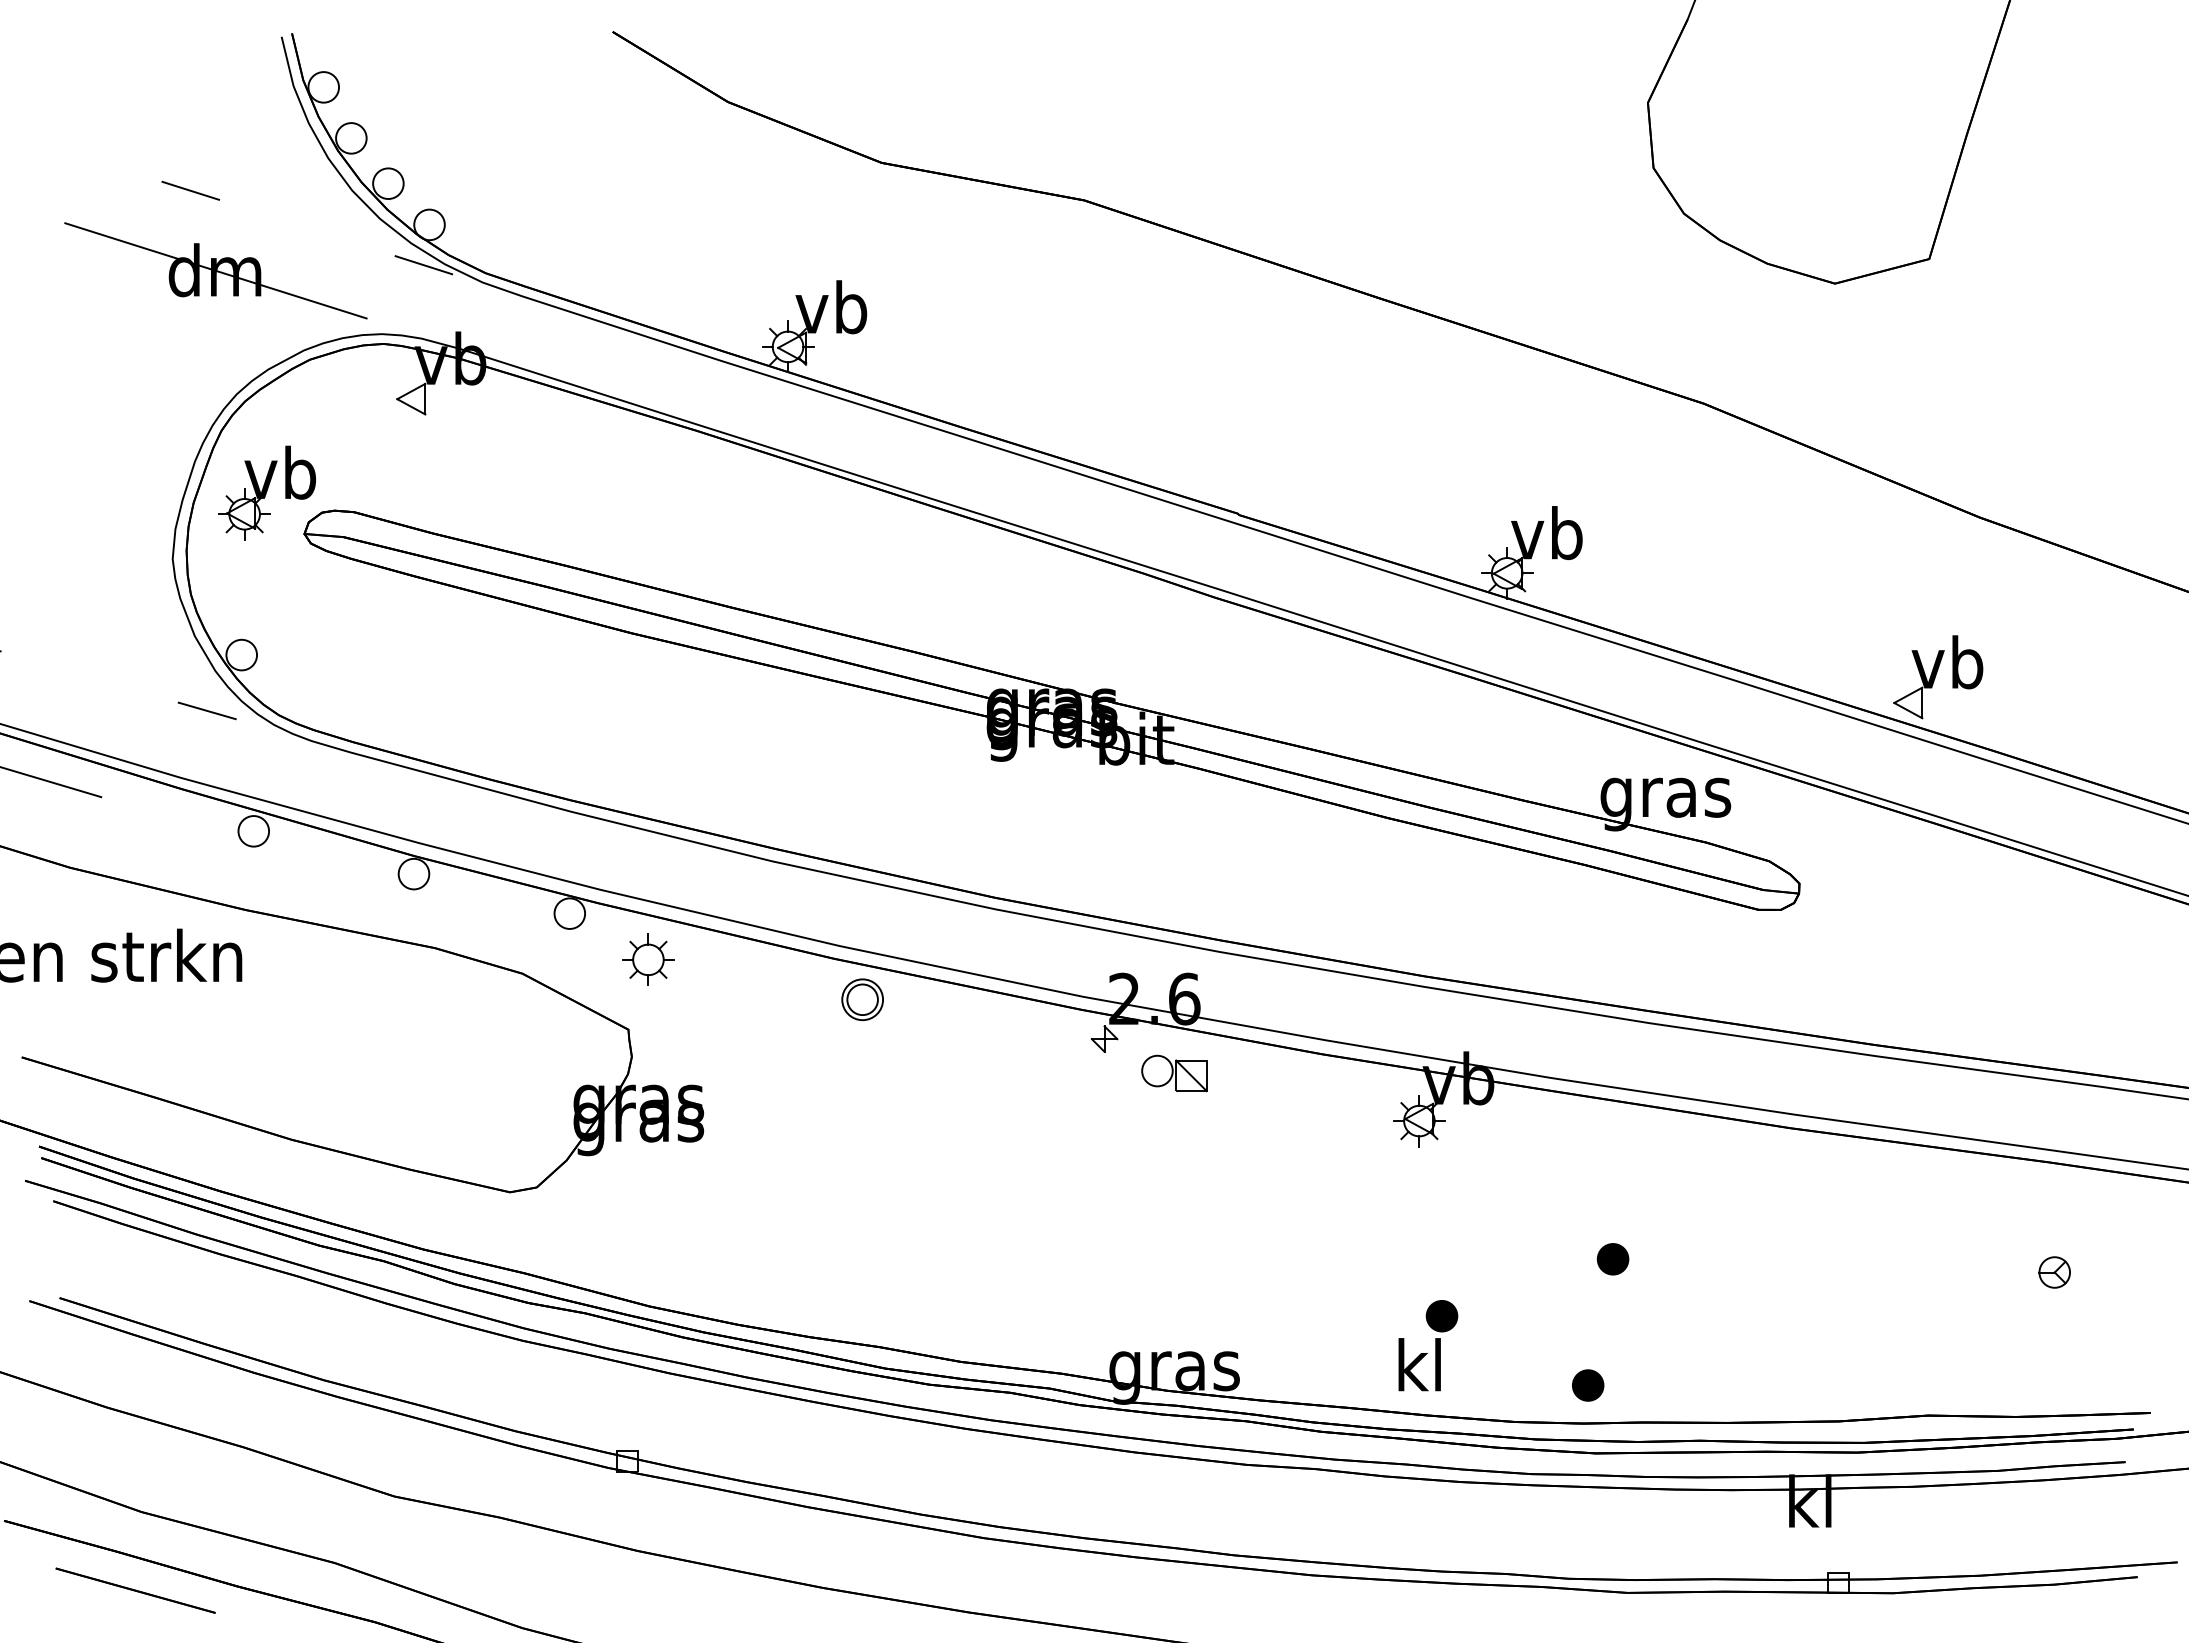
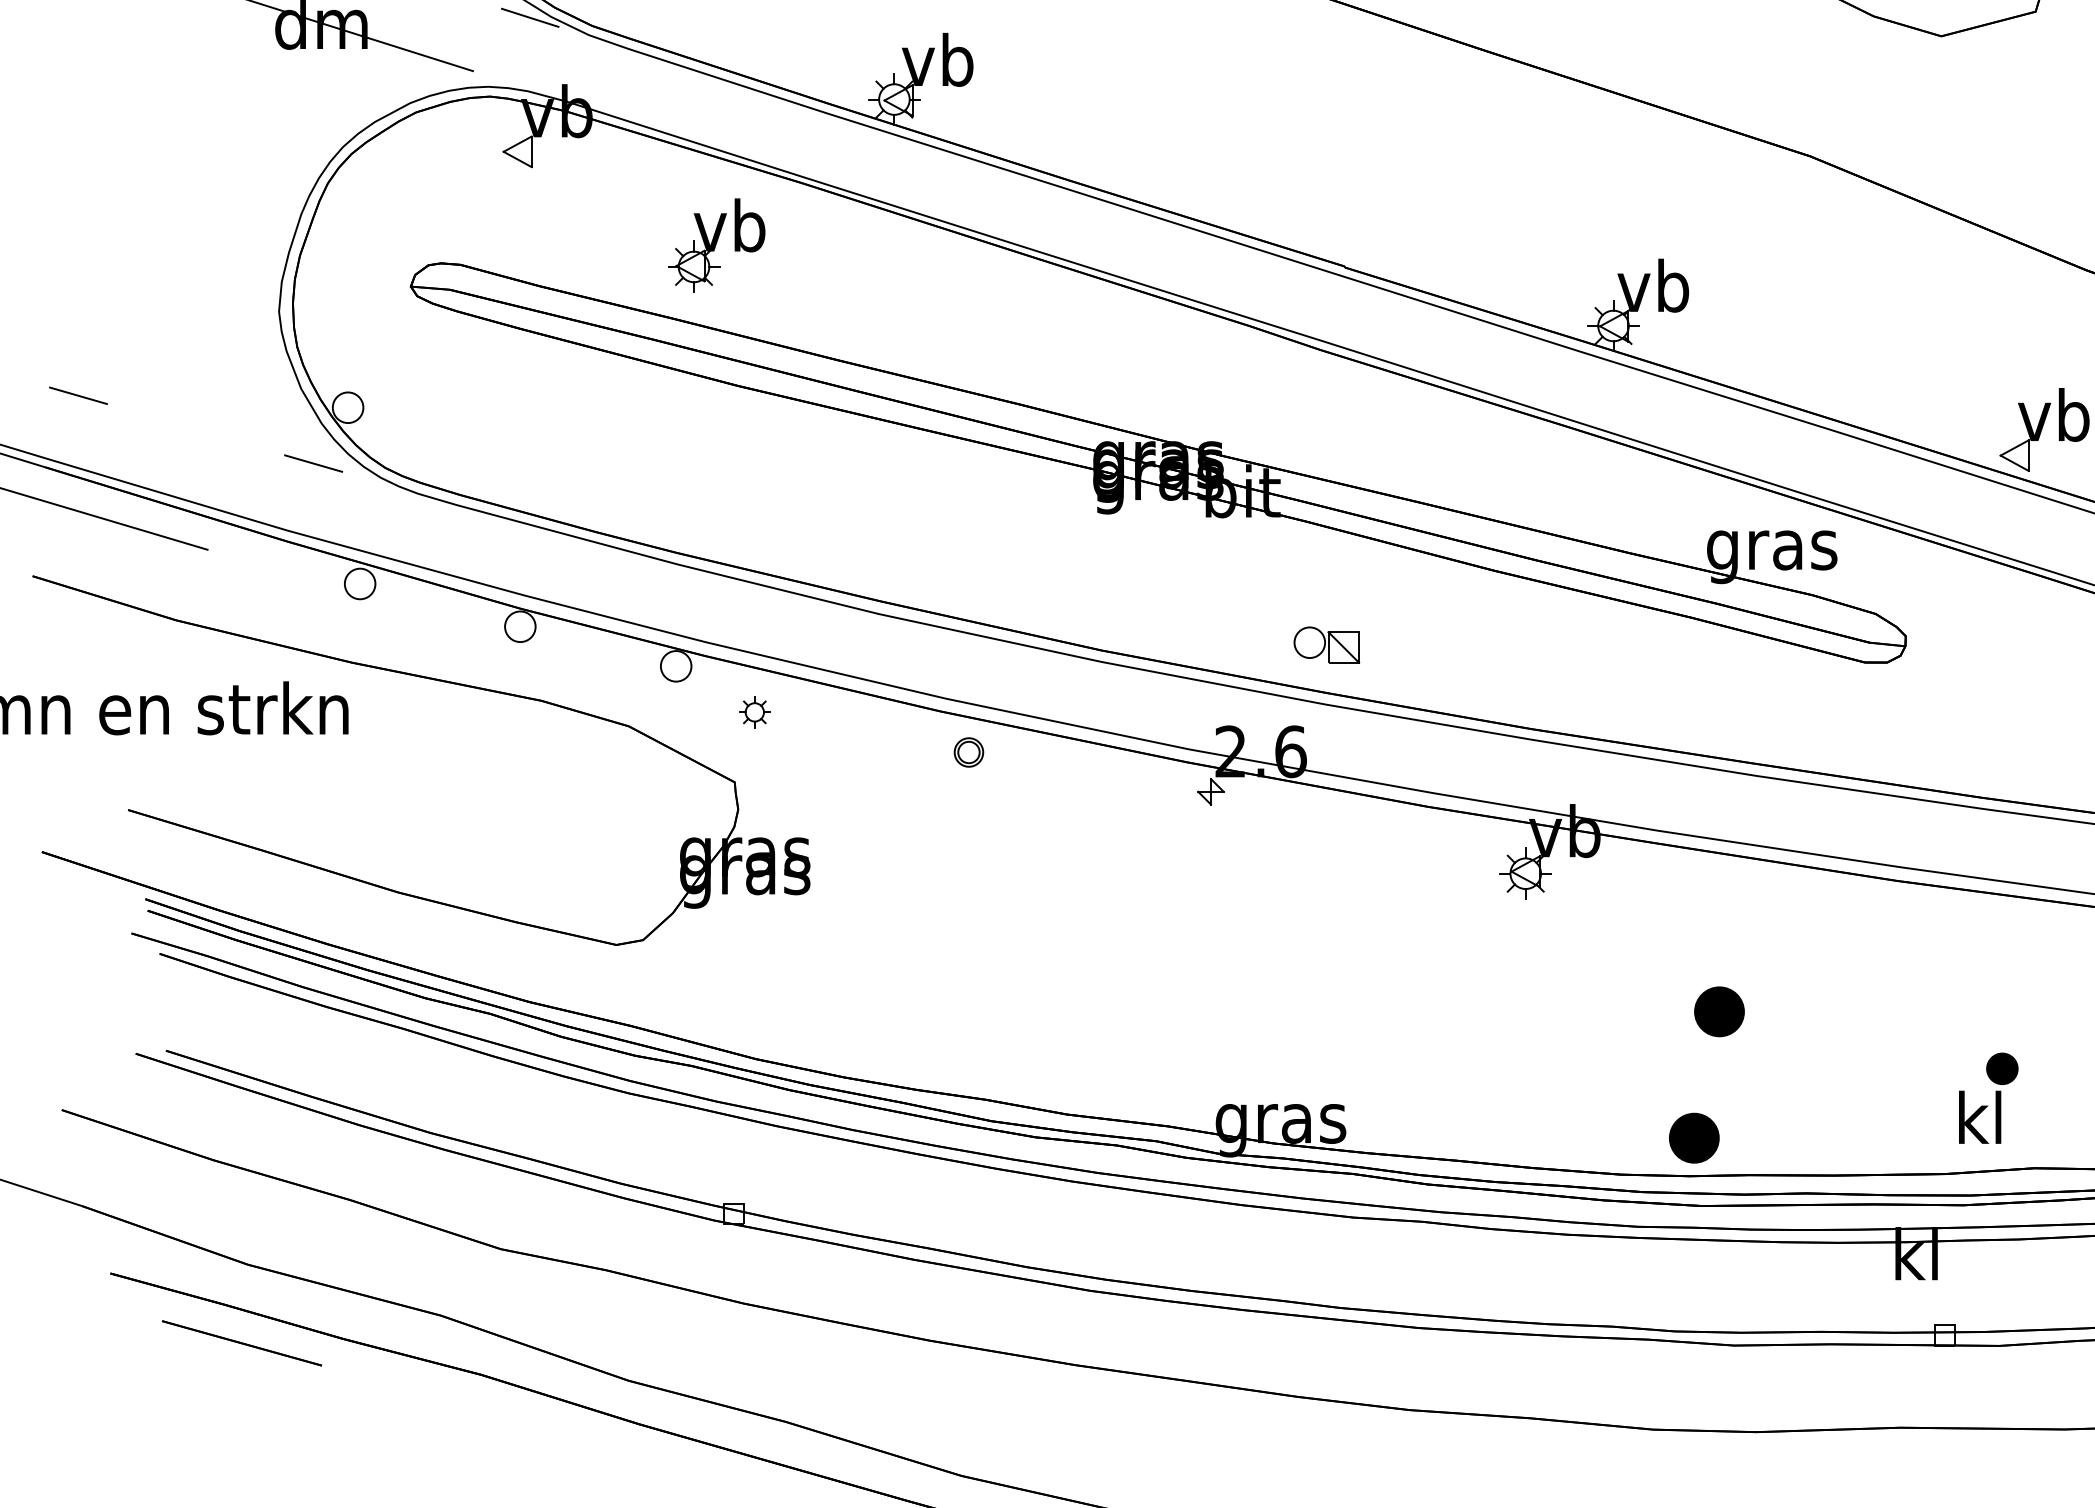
part: (267, 492) -> (716, 245), moved
part: (648, 959) -> (754, 712), size x0.6
part: (862, 999) -> (968, 752), size x0.7
part: (1174, 1073) -> (1326, 645), moved
part: (1612, 1259) -> (1718, 1012), size x1.6
part: (1435, 1345) -> (1995, 1098), moved
part: (1588, 1385) -> (1694, 1138), size x1.6

